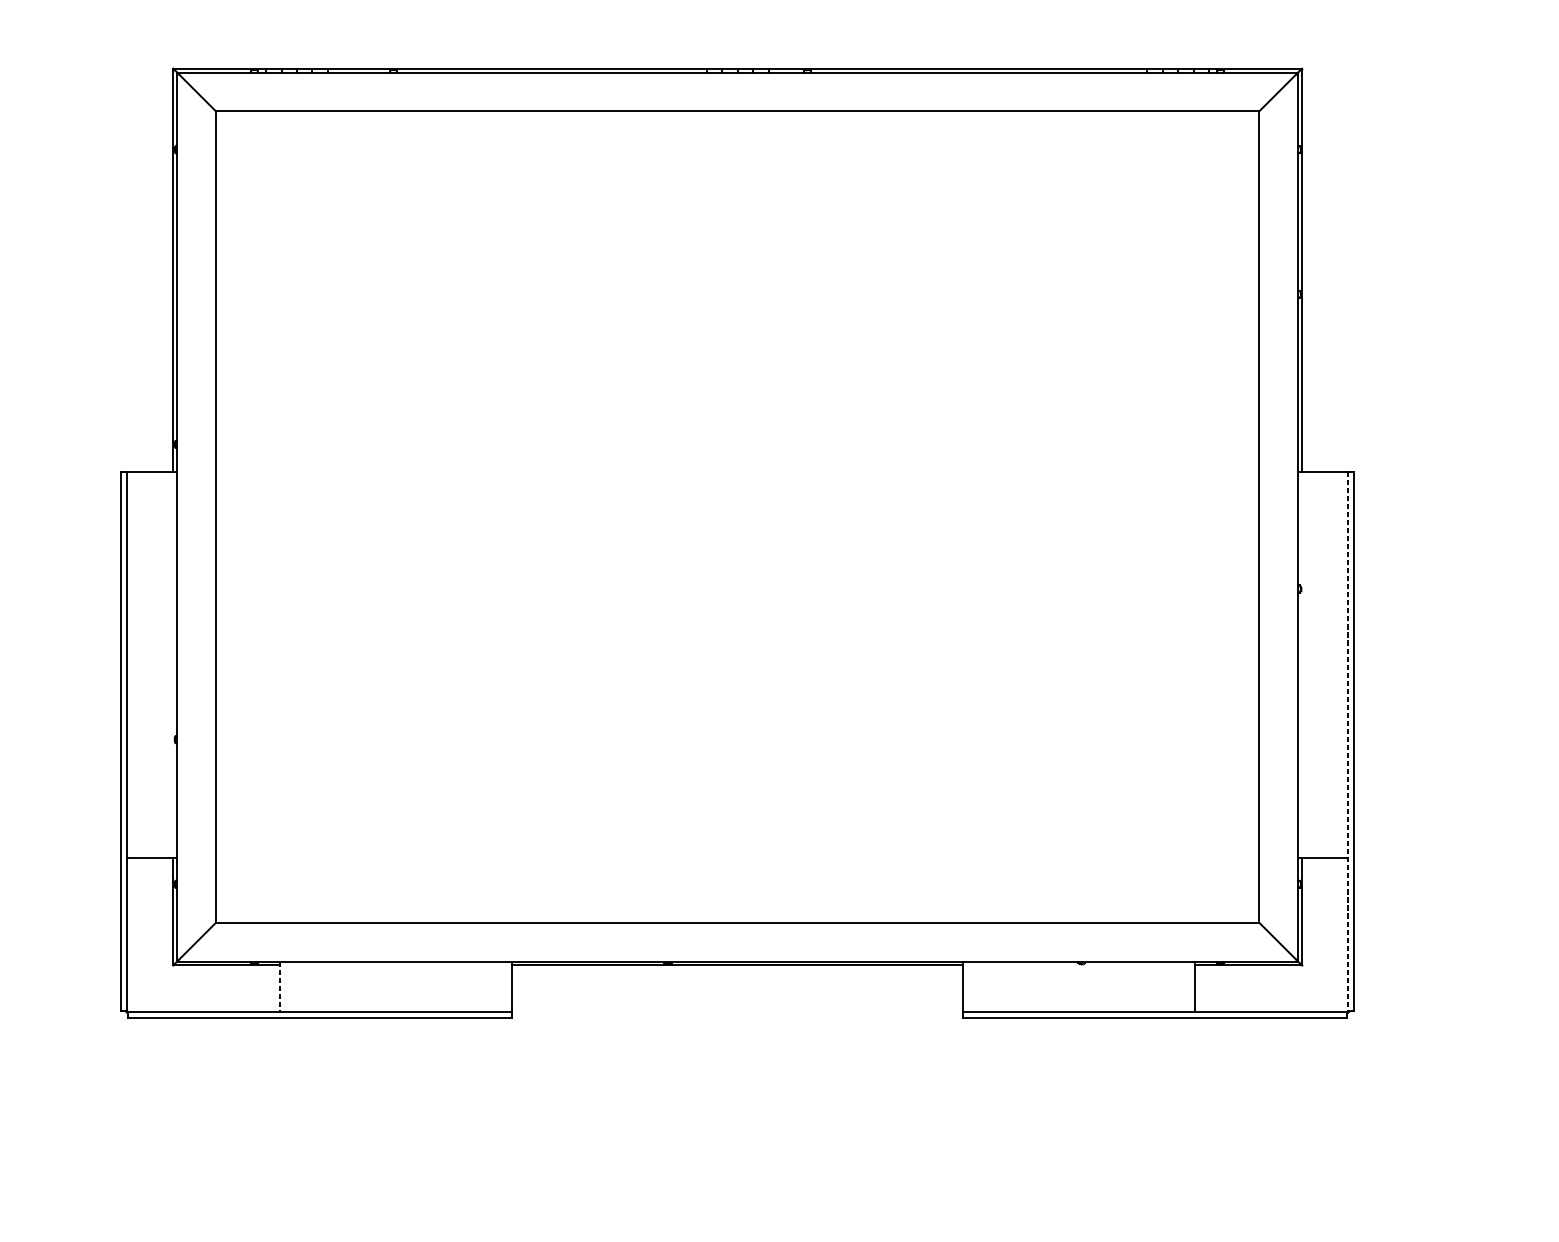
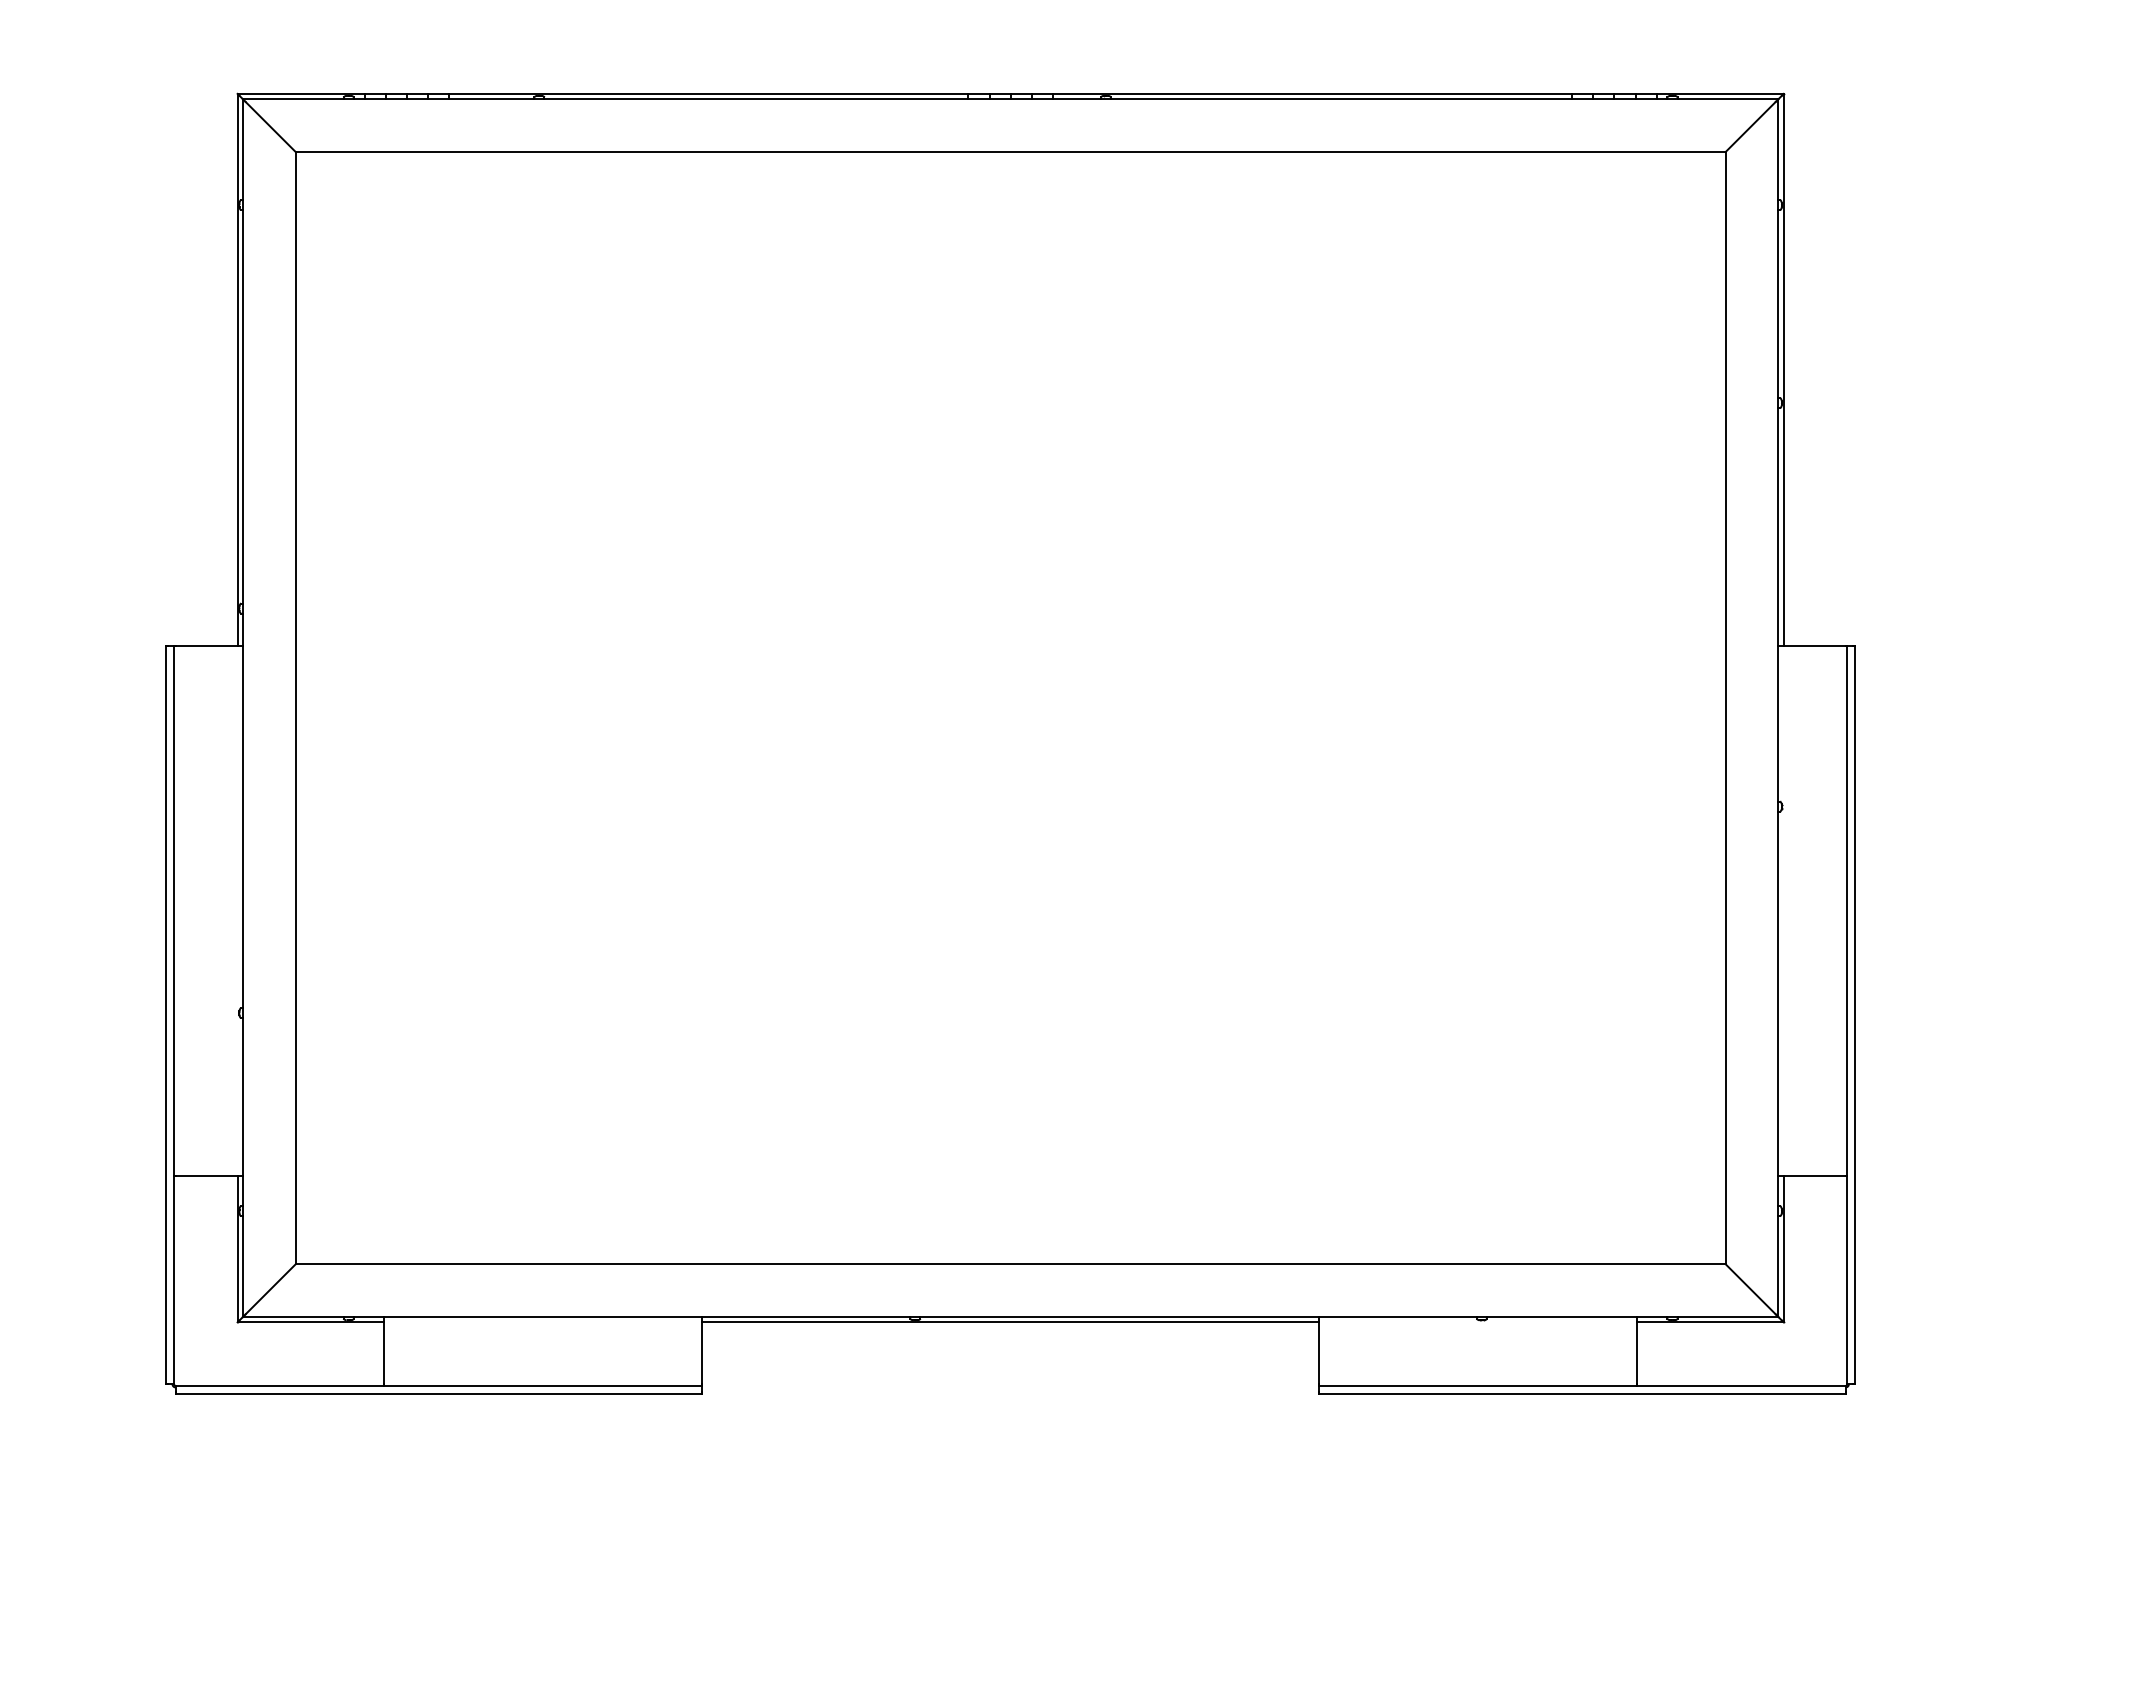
line: (1348, 741) -> (1847, 1015), dashed -> solid
line: (280, 986) -> (384, 1350), dashed -> solid

